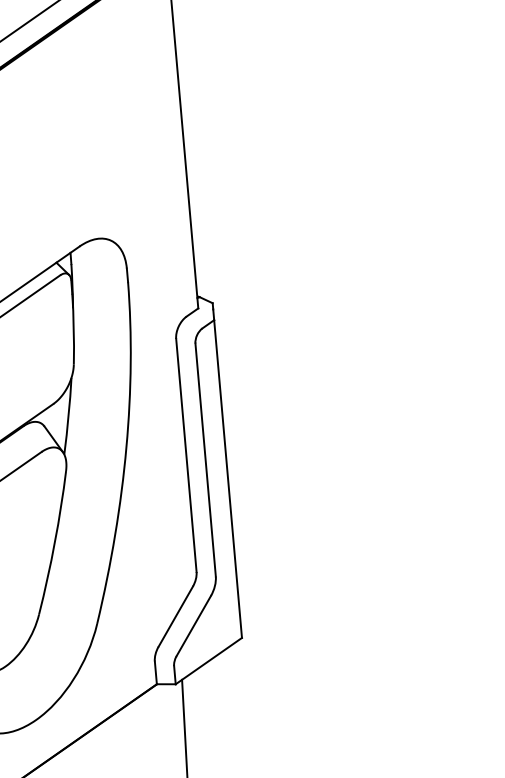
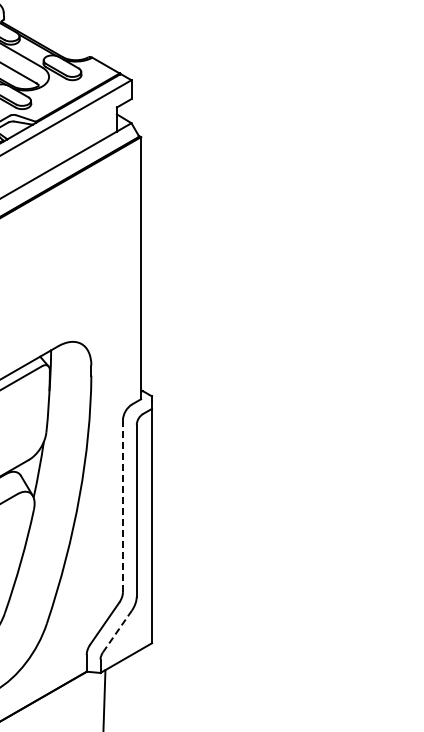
line: (185, 456) -> (122, 506), solid -> dashed
line: (193, 626) -> (117, 631), solid -> dashed

